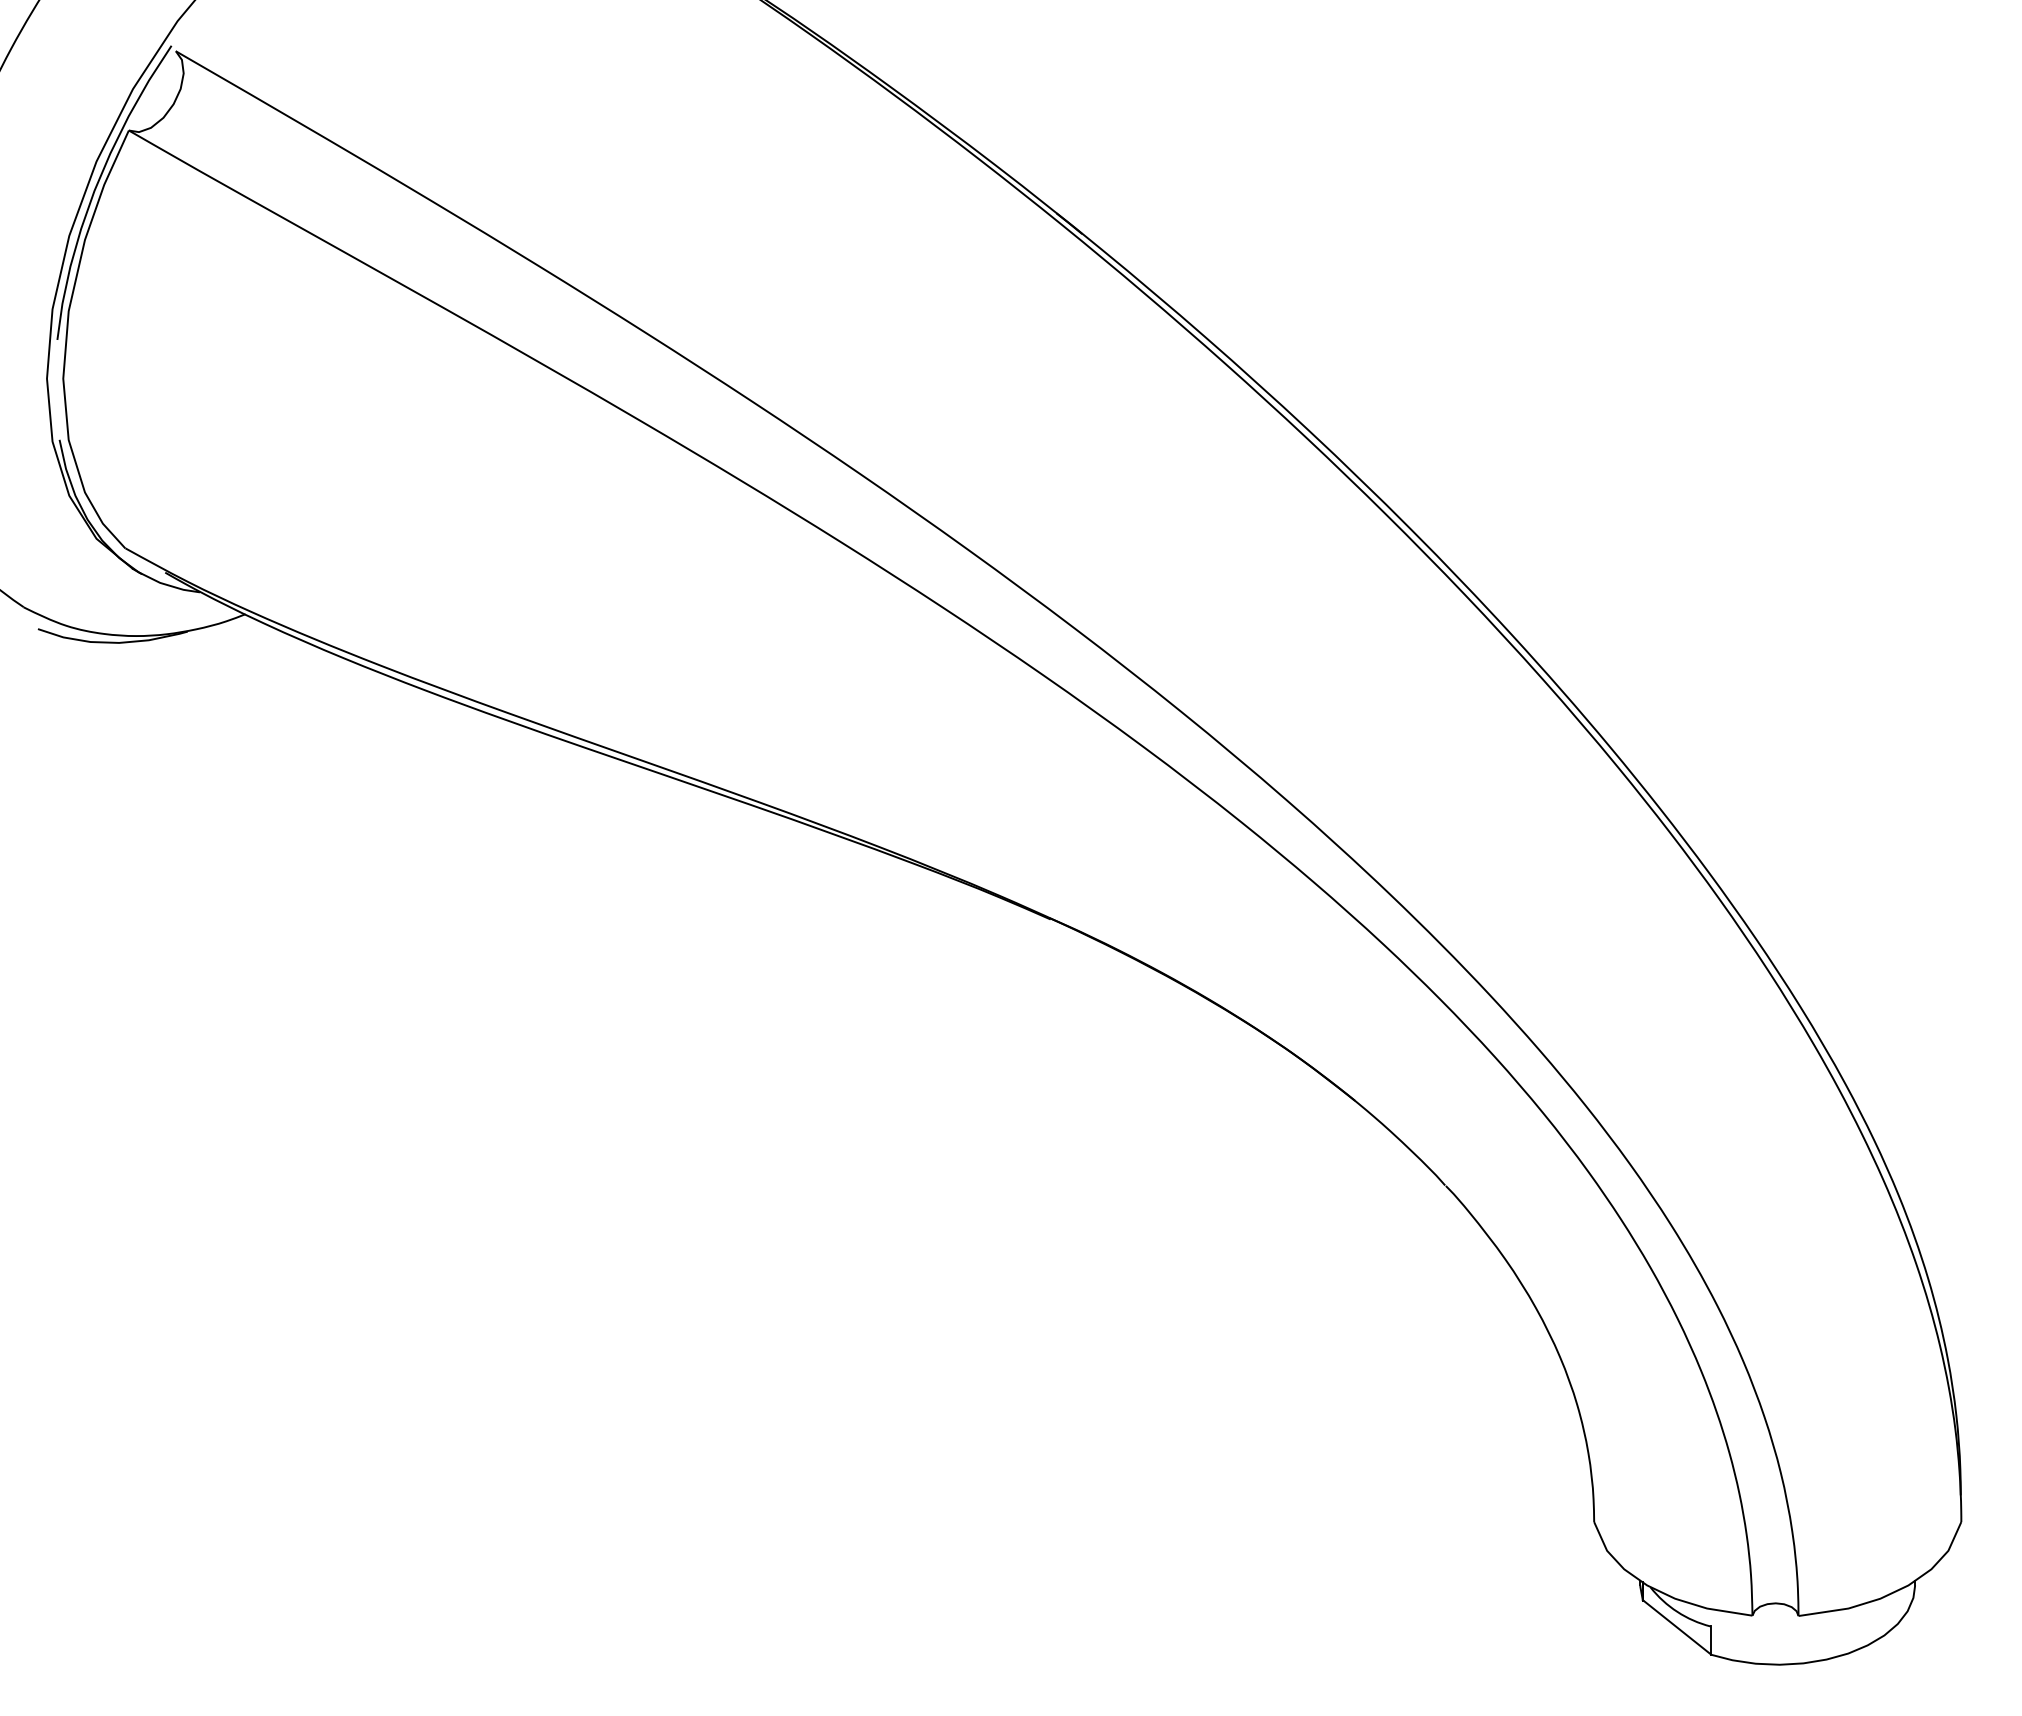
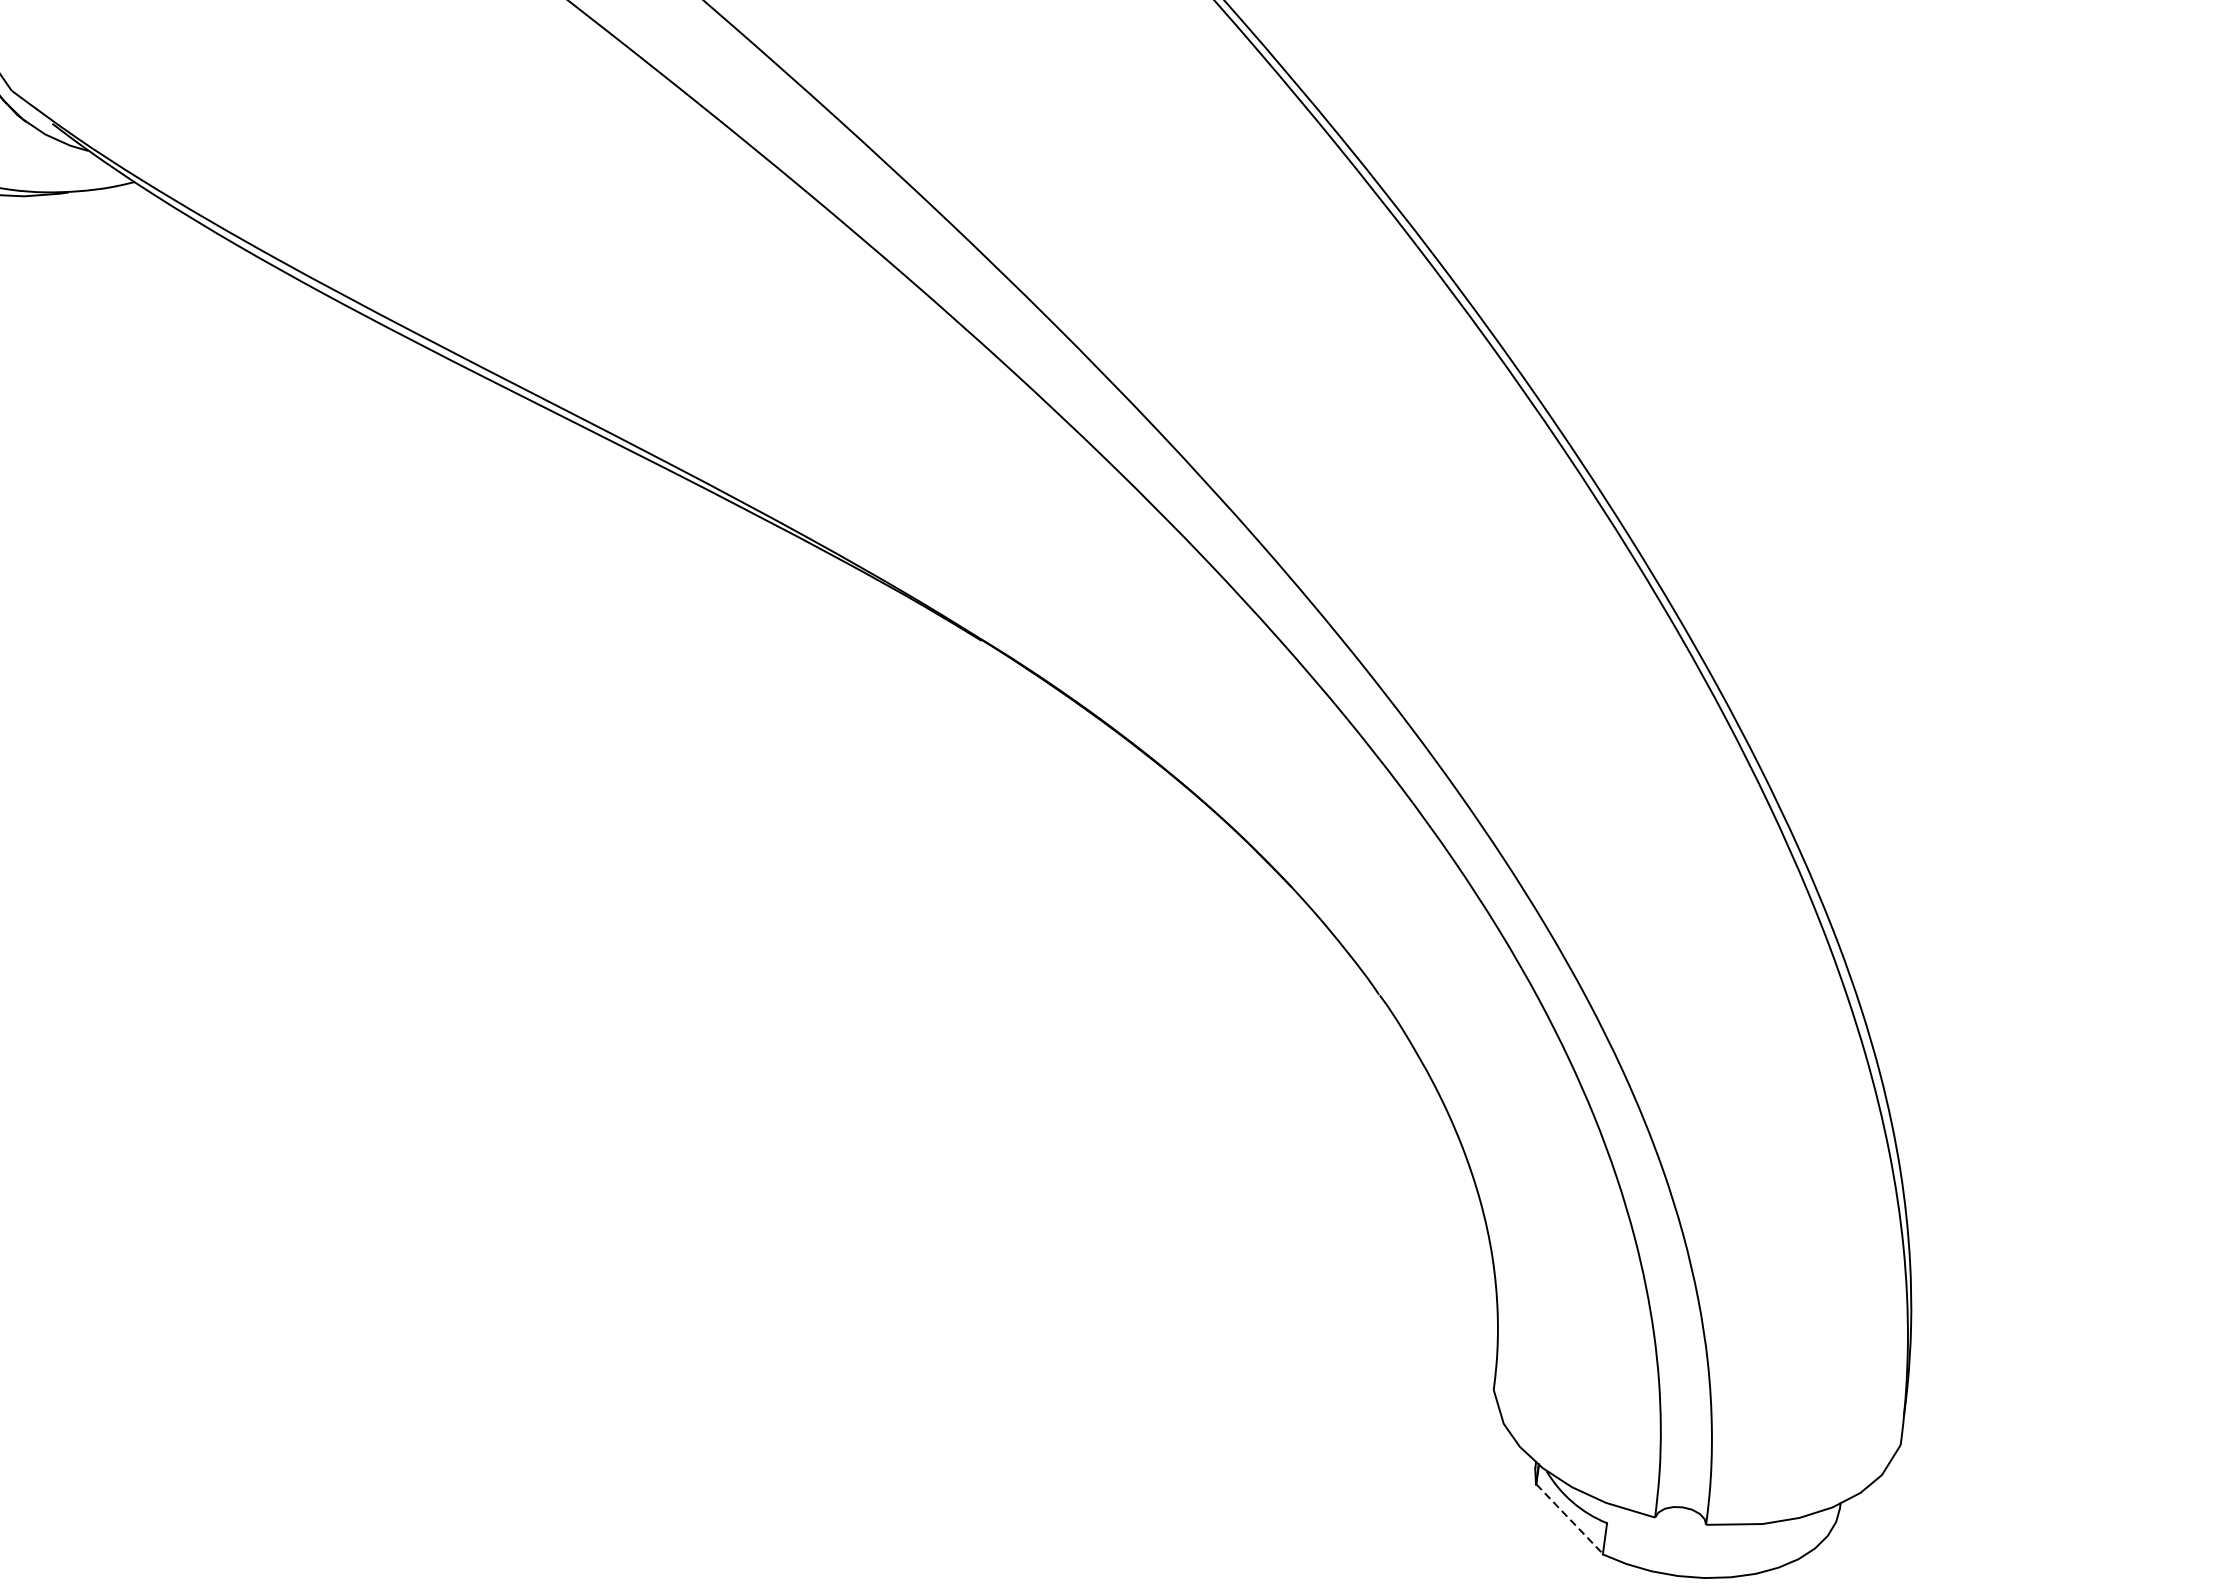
line: (1677, 1627) -> (1570, 1519), solid -> dashed

